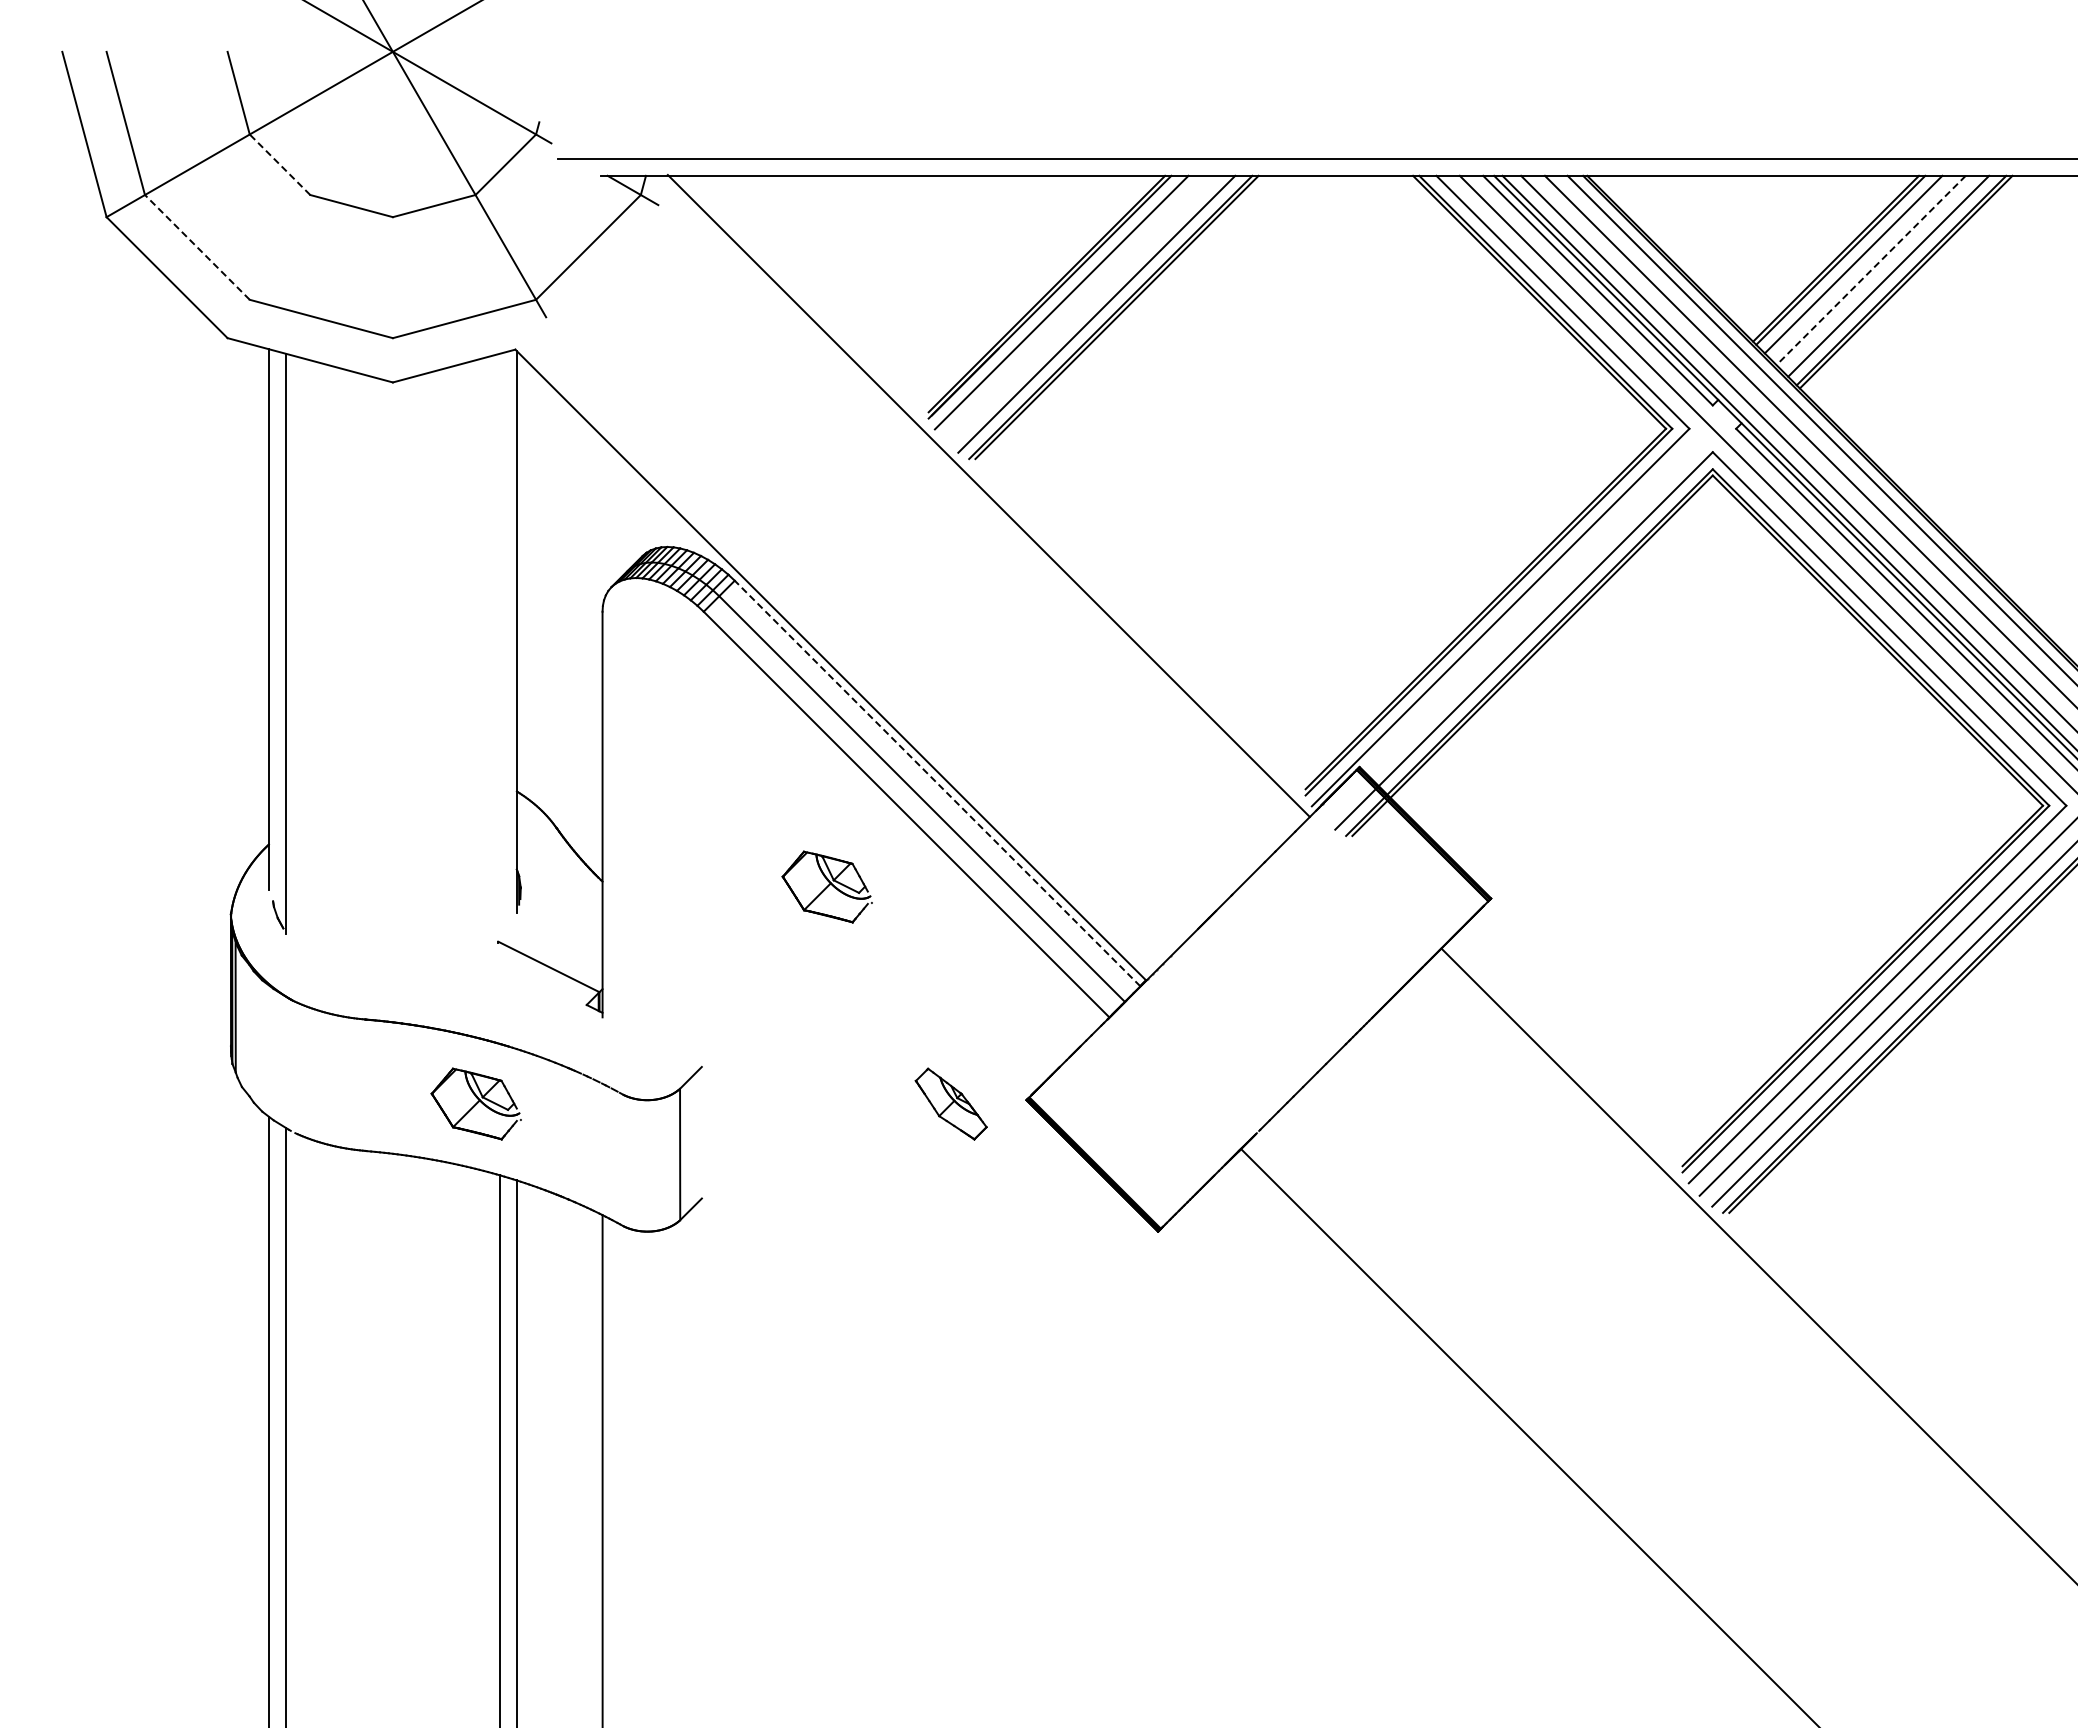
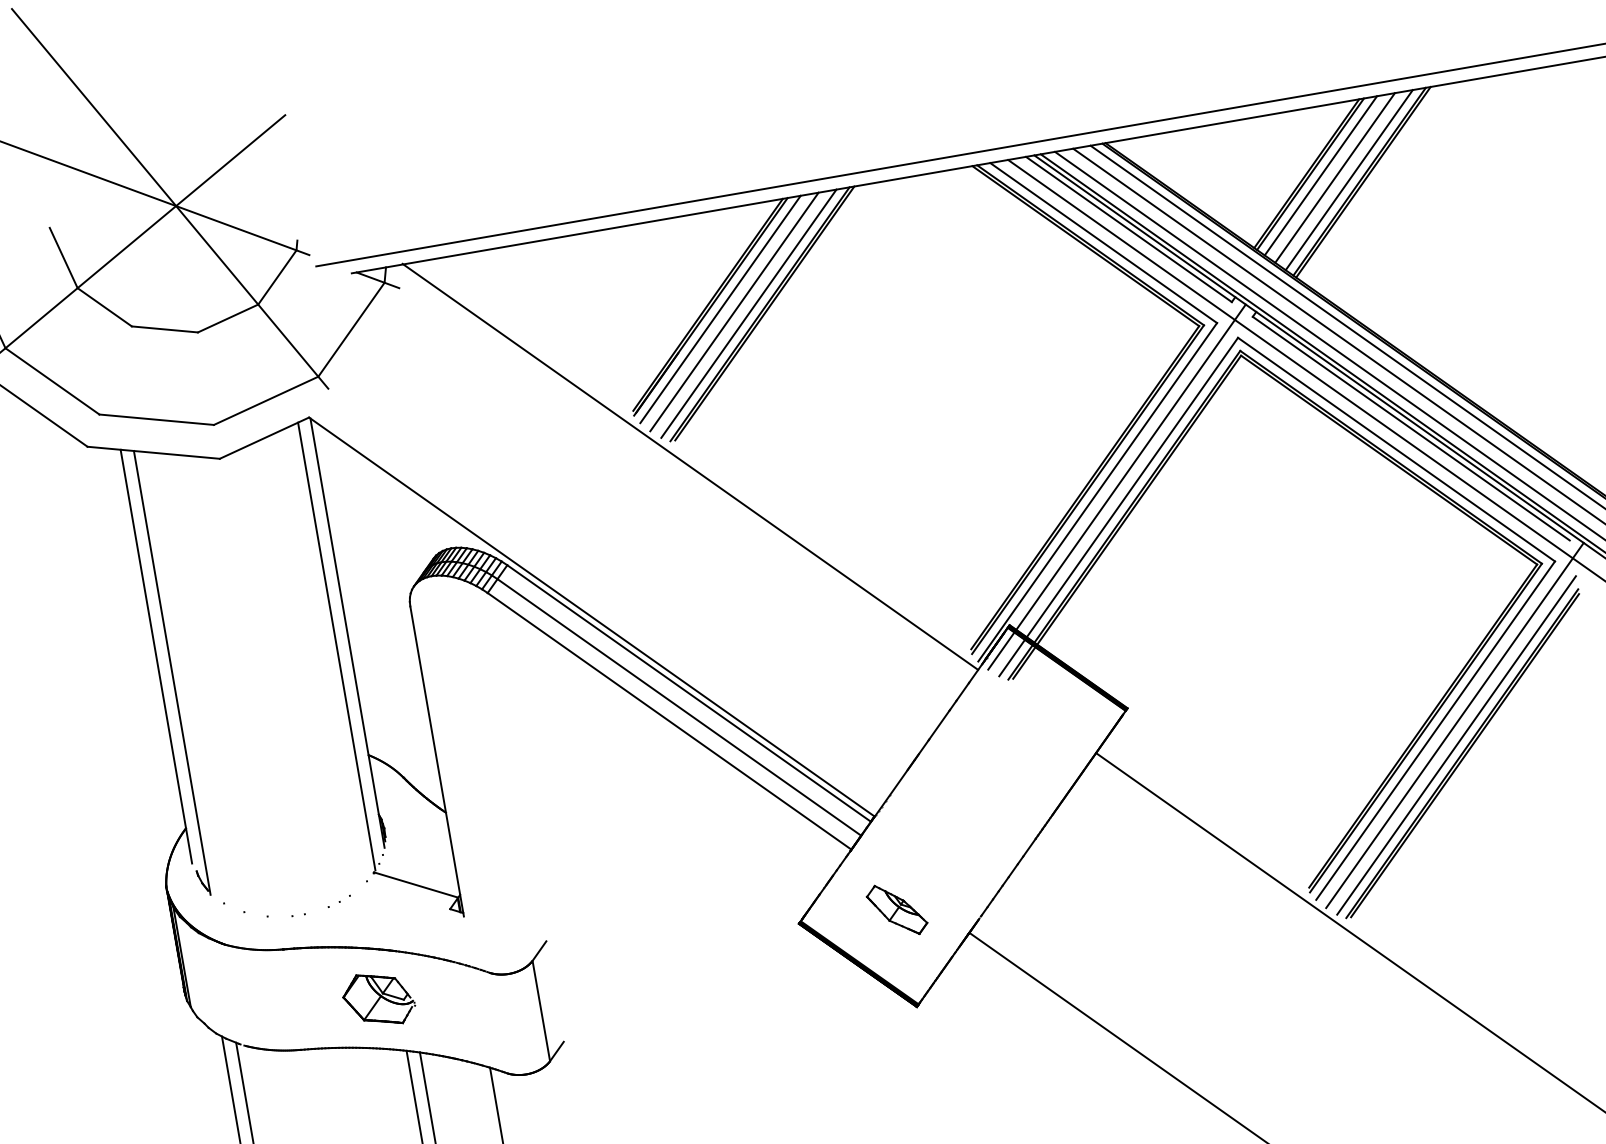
line: (280, 164) -> (105, 307), dashed -> solid
line: (197, 247) -> (52, 381), dashed -> solid
line: (1871, 270) -> (1335, 177), dashed -> solid
line: (1078, 308) -> (734, 311), added
line: (1525, 614) -> (1116, 486), added
line: (500, 646) -> (336, 646), added
line: (937, 783) -> (689, 693), dashed -> solid
part: (826, 886) -> (617, 786), removed
part: (950, 1103) -> (896, 909), moved

